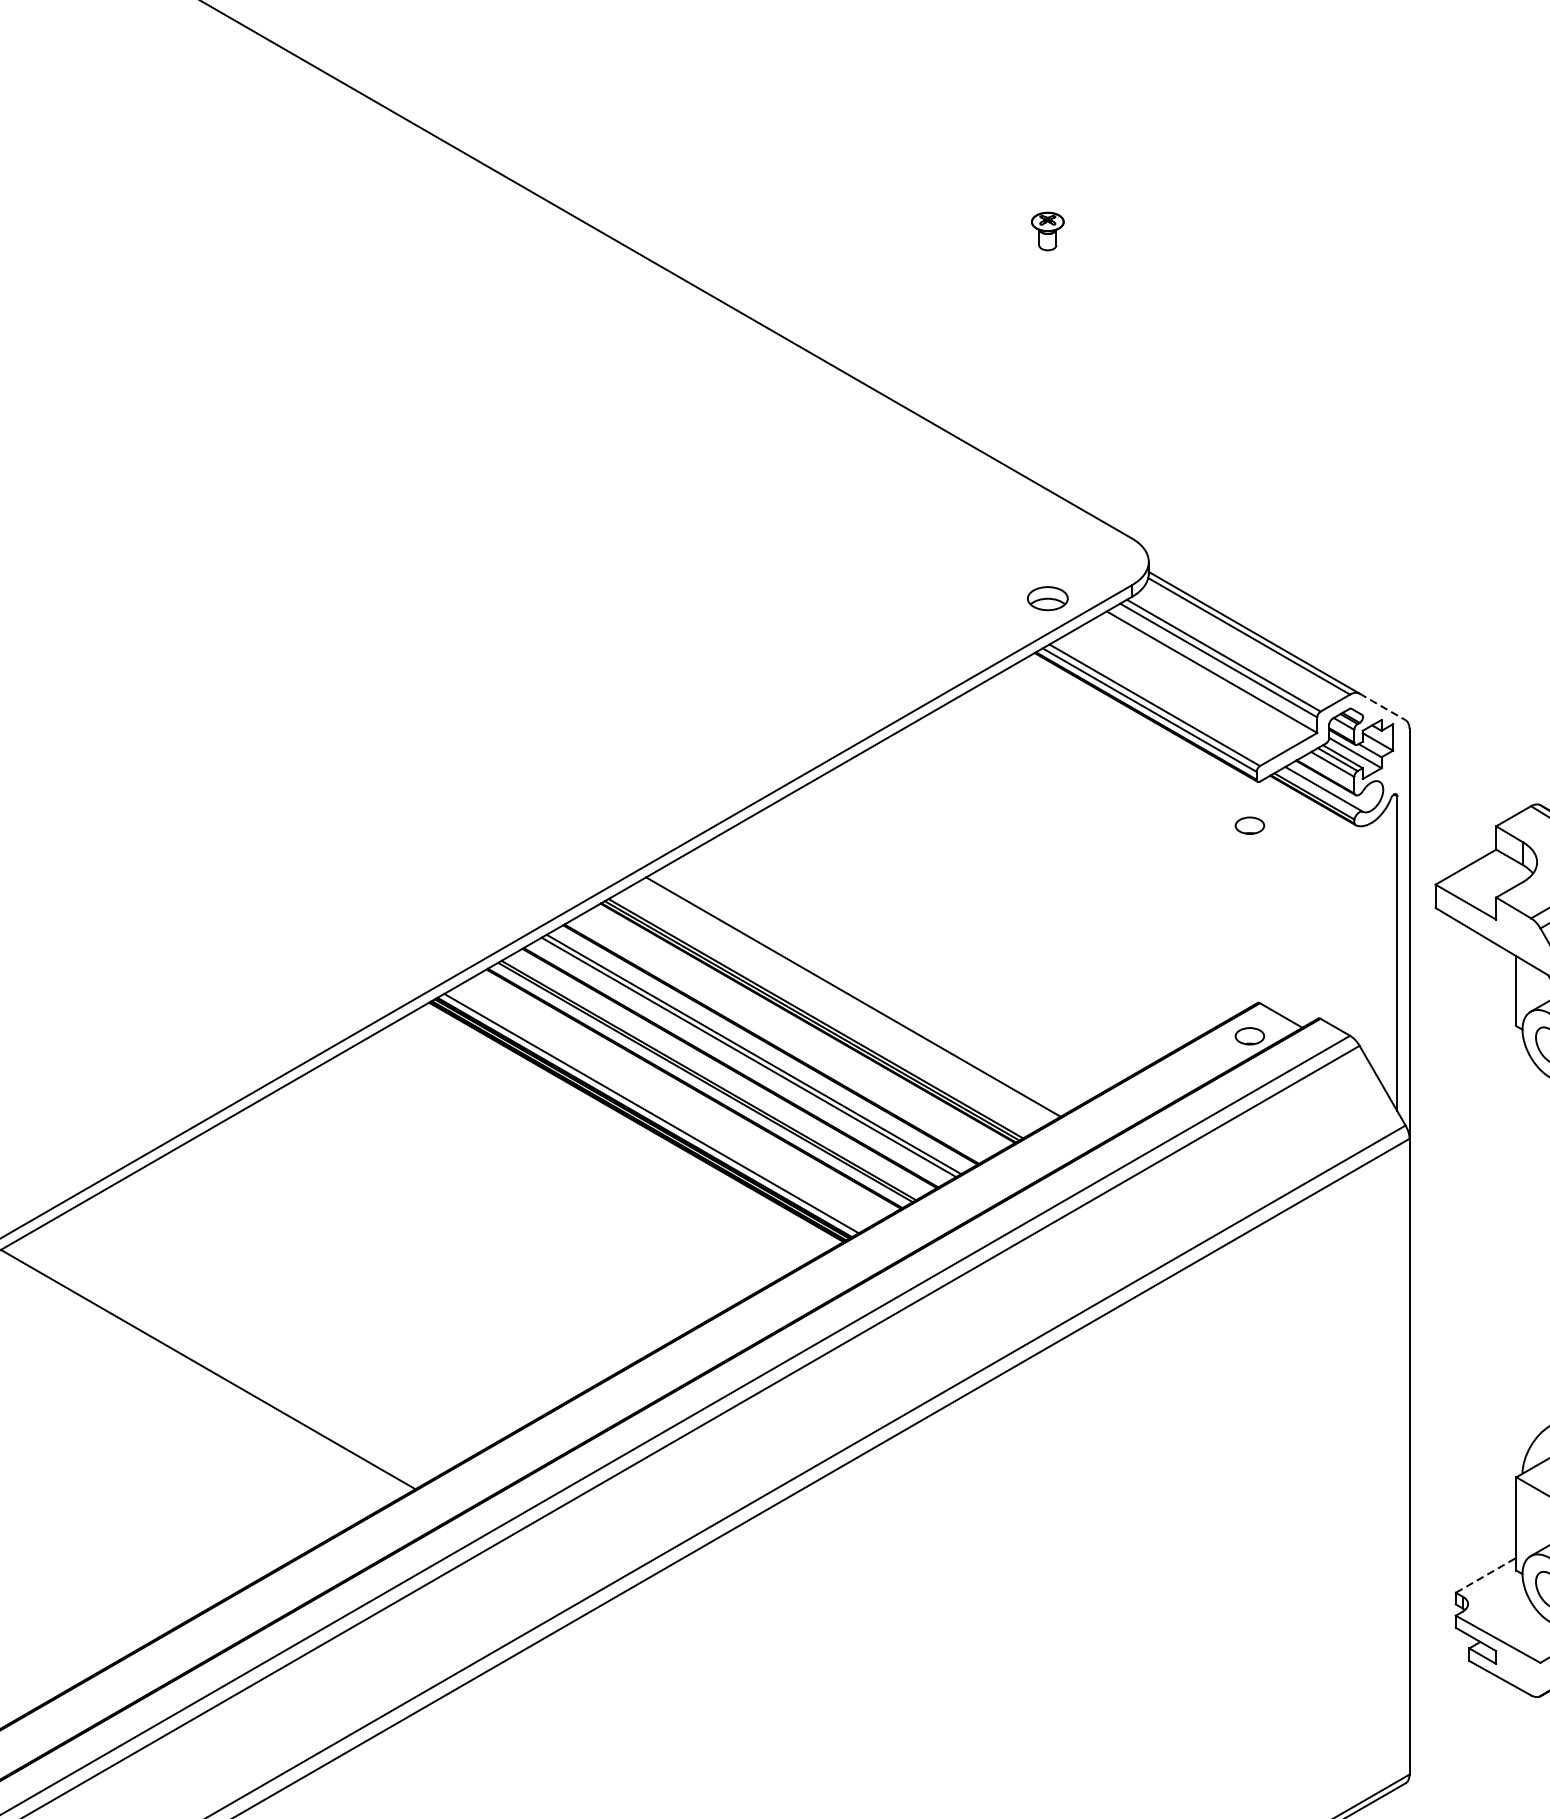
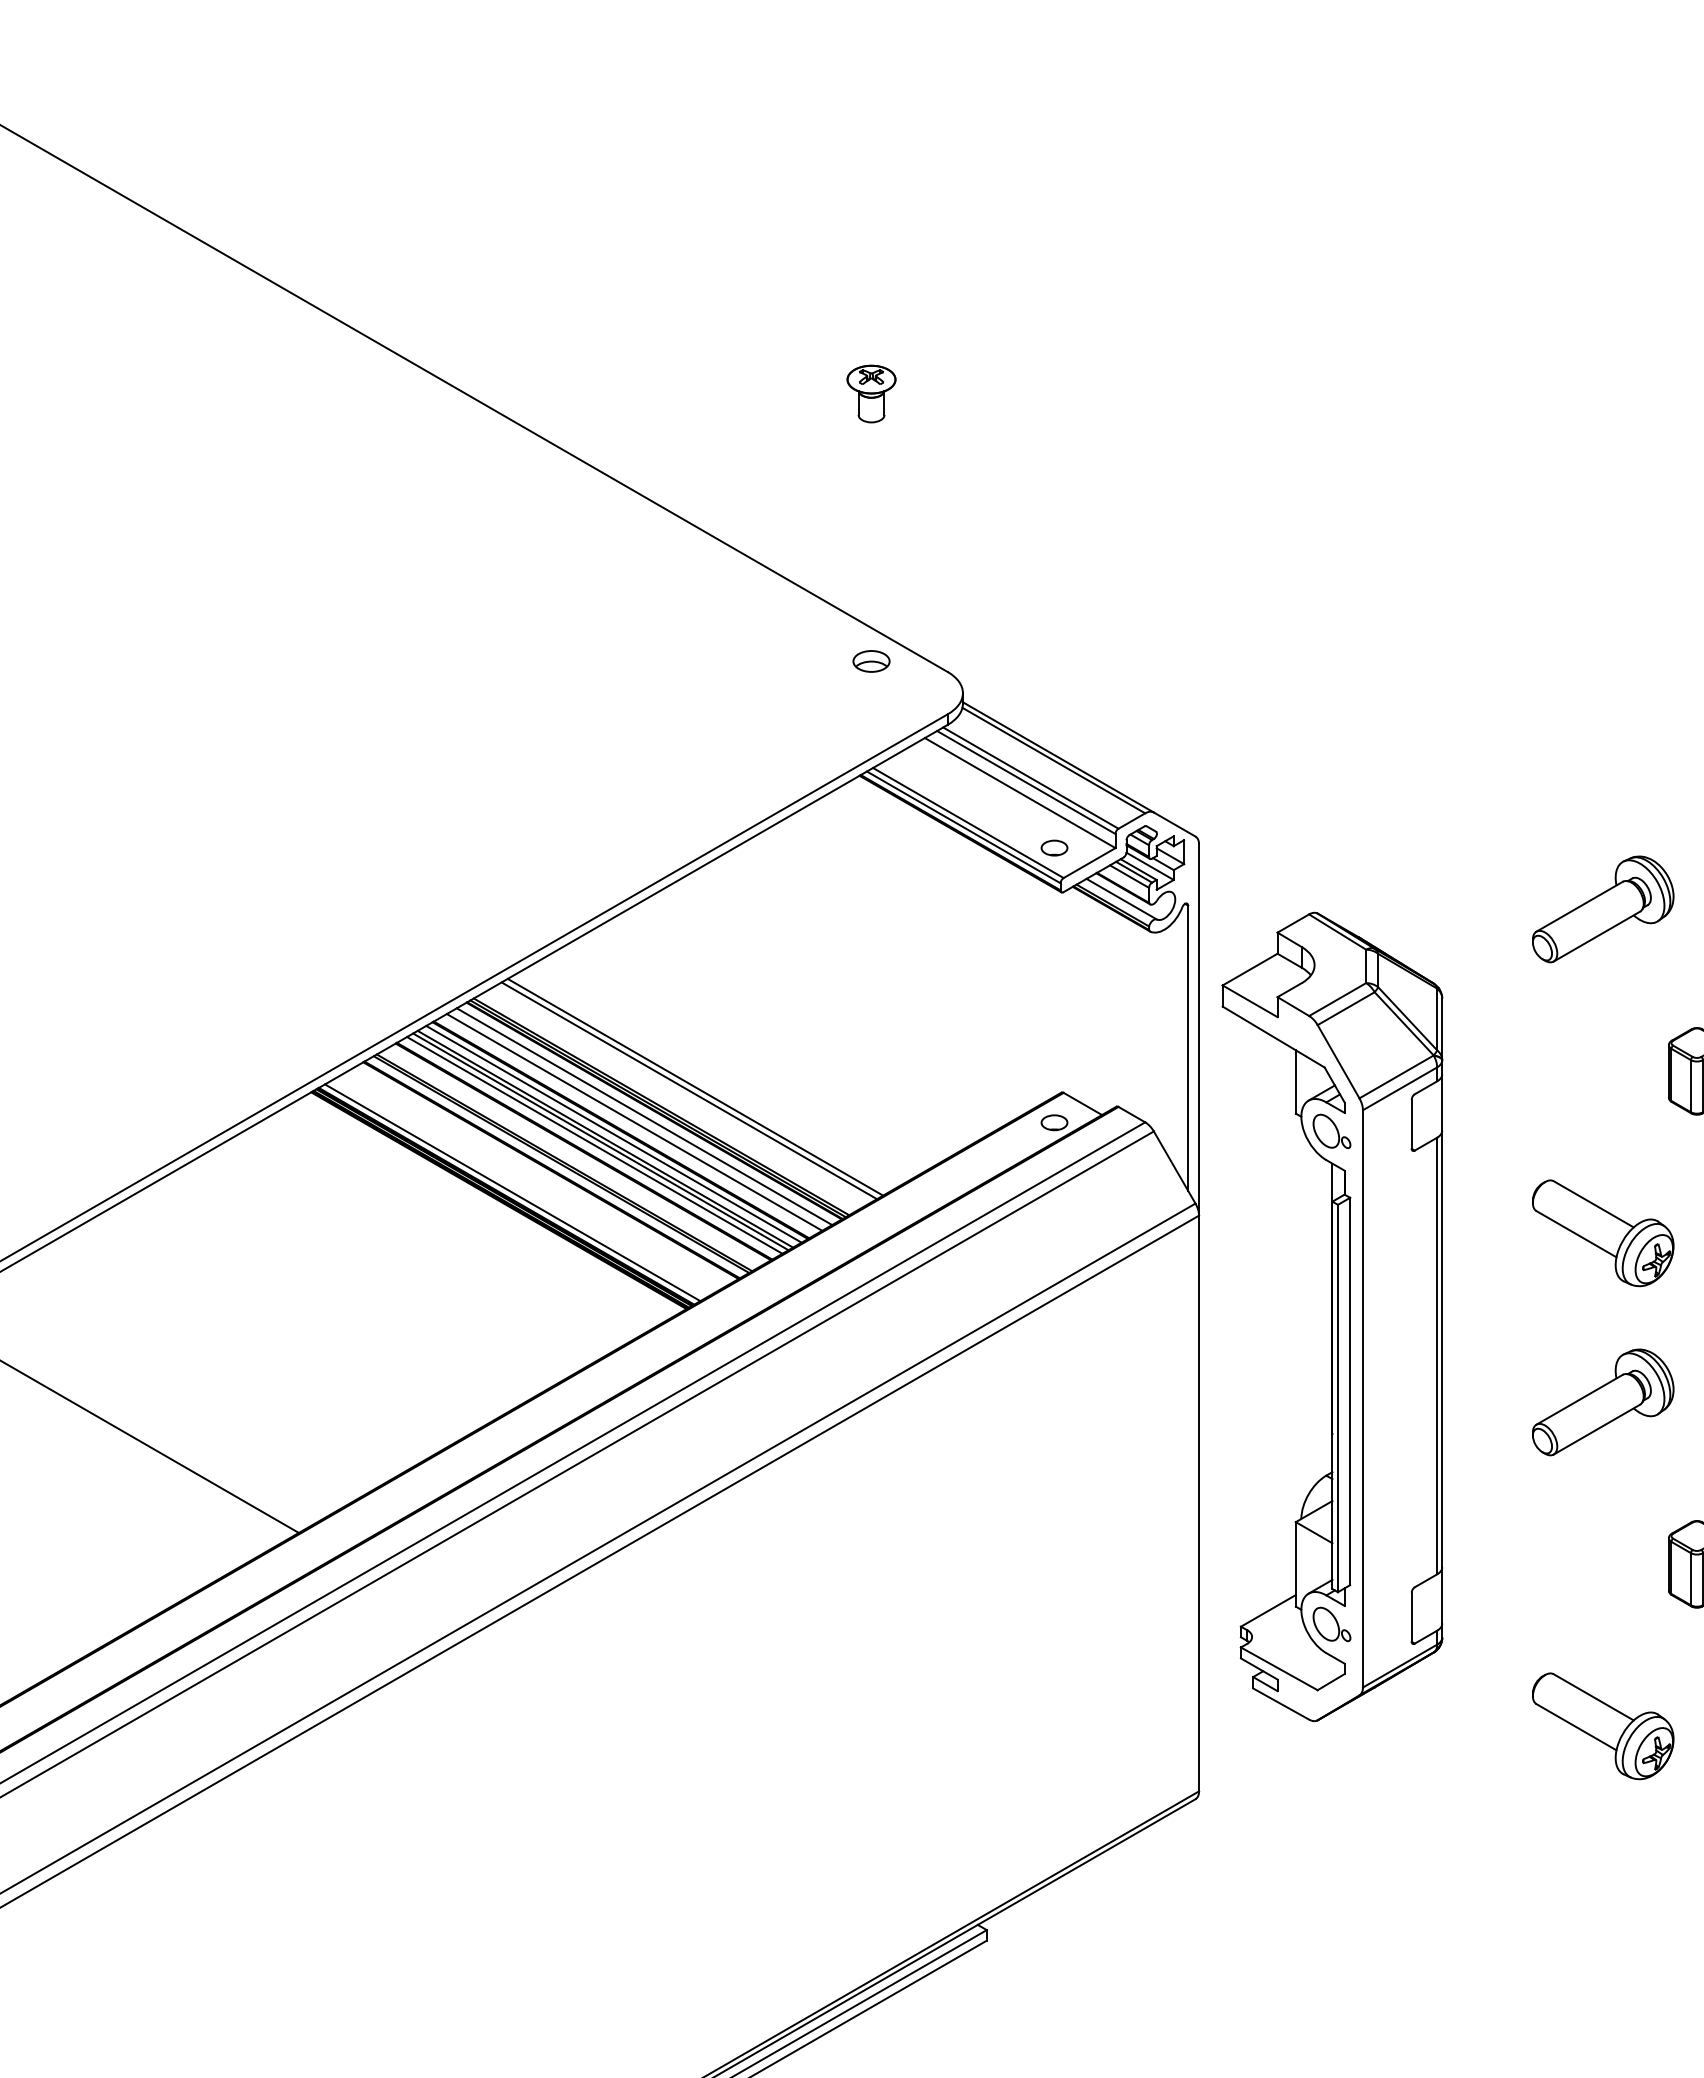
part: (1047, 230) -> (871, 393), size x1.67
part: (1047, 598) -> (871, 661), moved
line: (1383, 706) -> (1175, 824), dashed -> solid
part: (1249, 825) -> (1054, 847), moved
line: (846, 1000) -> (689, 1090), added
line: (797, 1029) -> (644, 1116), added
line: (786, 1035) -> (634, 1122), added
line: (762, 1048) -> (613, 1133), added
line: (741, 1061) -> (594, 1145), added
line: (1486, 1574) -> (1268, 1610), dashed -> solid

